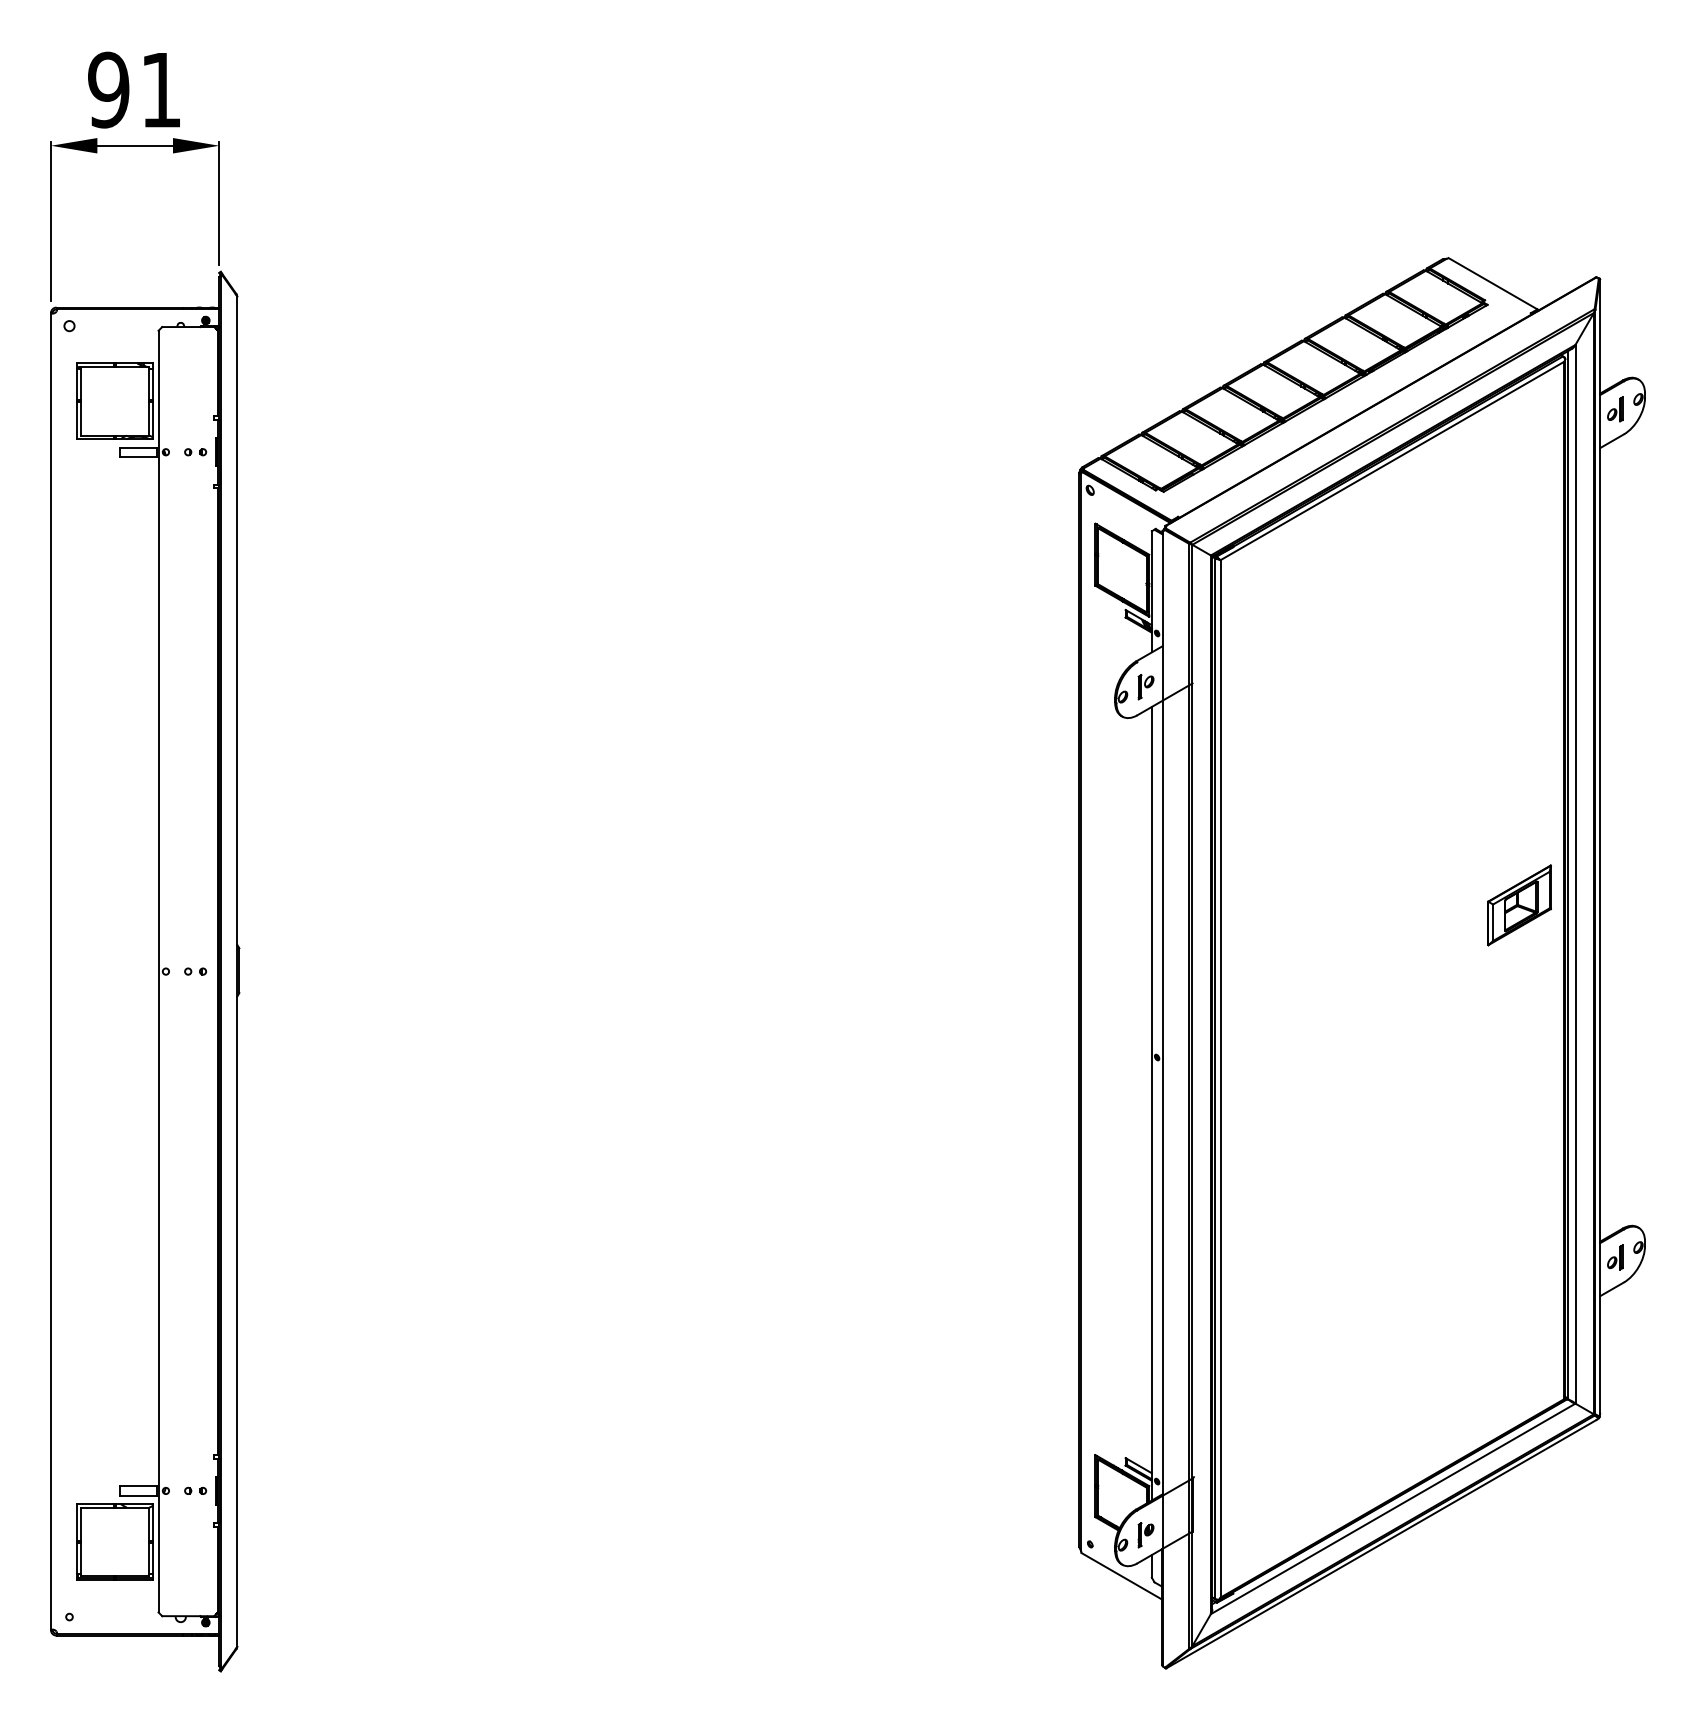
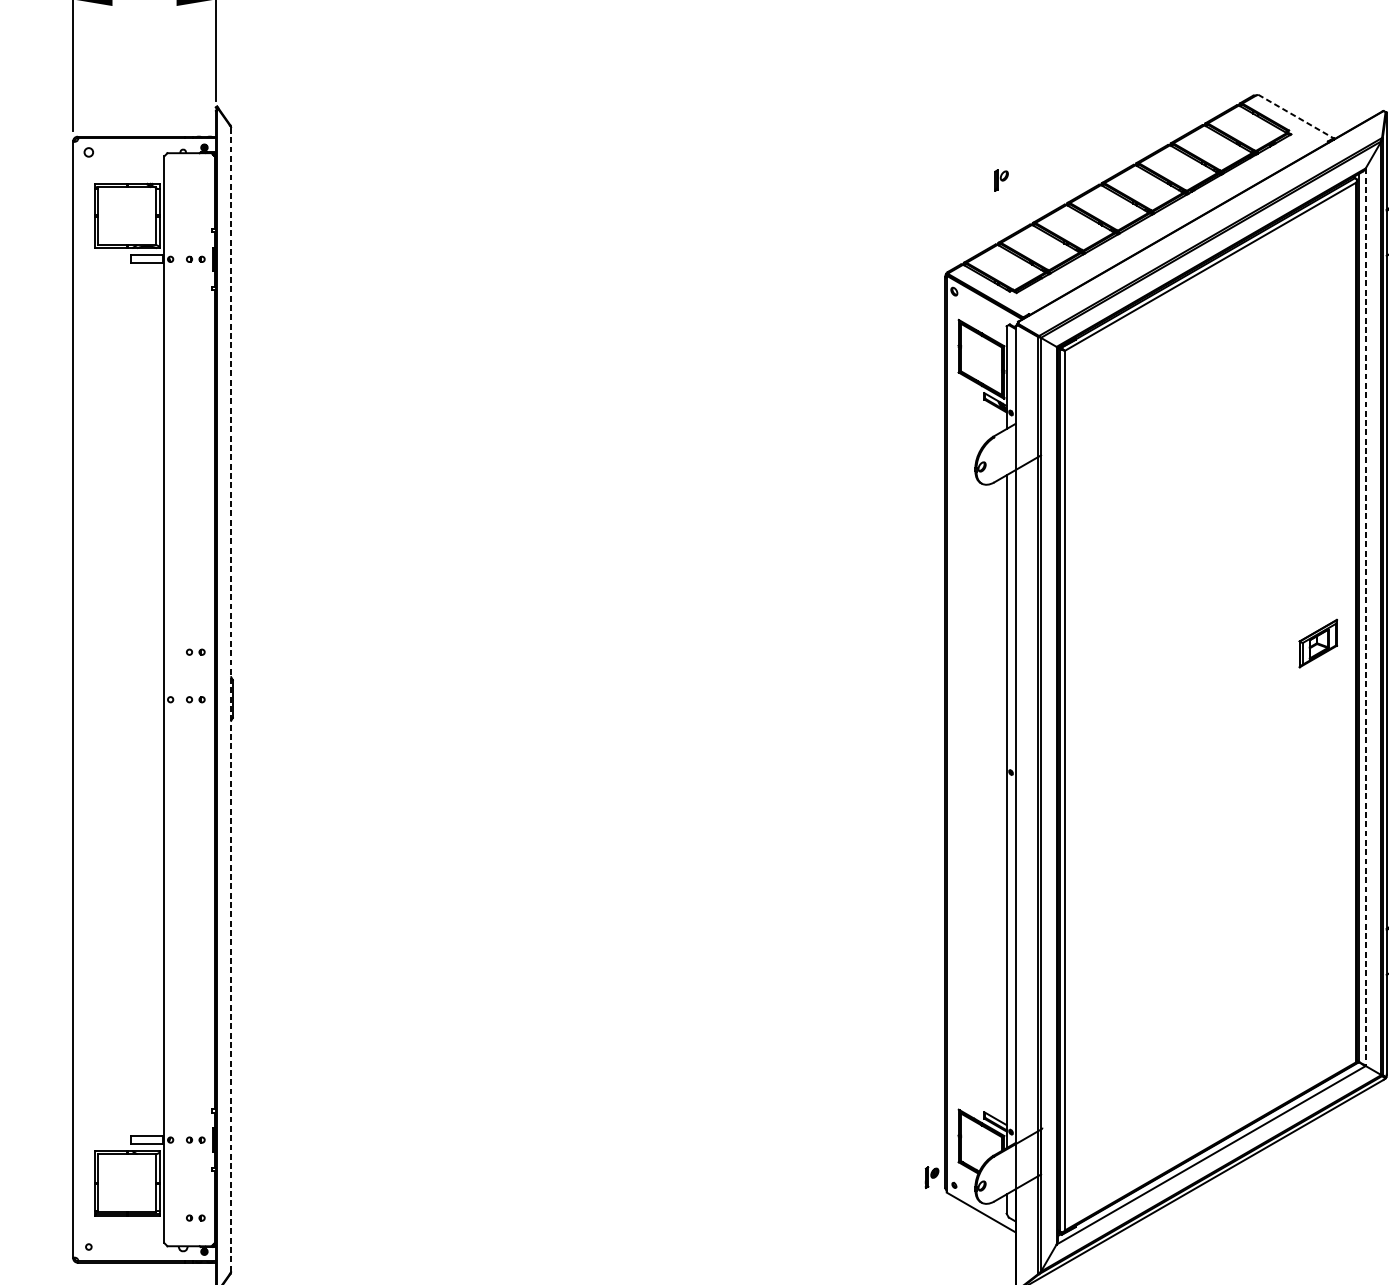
line: (1494, 284) -> (1297, 117), solid -> dashed
part: (1145, 687) -> (1001, 180), moved
line: (1575, 874) -> (1365, 617), solid -> dashed
part: (1519, 905) -> (1318, 643), size x0.7
part: (195, 915) -> (195, 652), added
line: (237, 972) -> (231, 700), solid -> dashed
part: (1145, 1535) -> (931, 1177), moved
part: (195, 1582) -> (195, 1217), added

